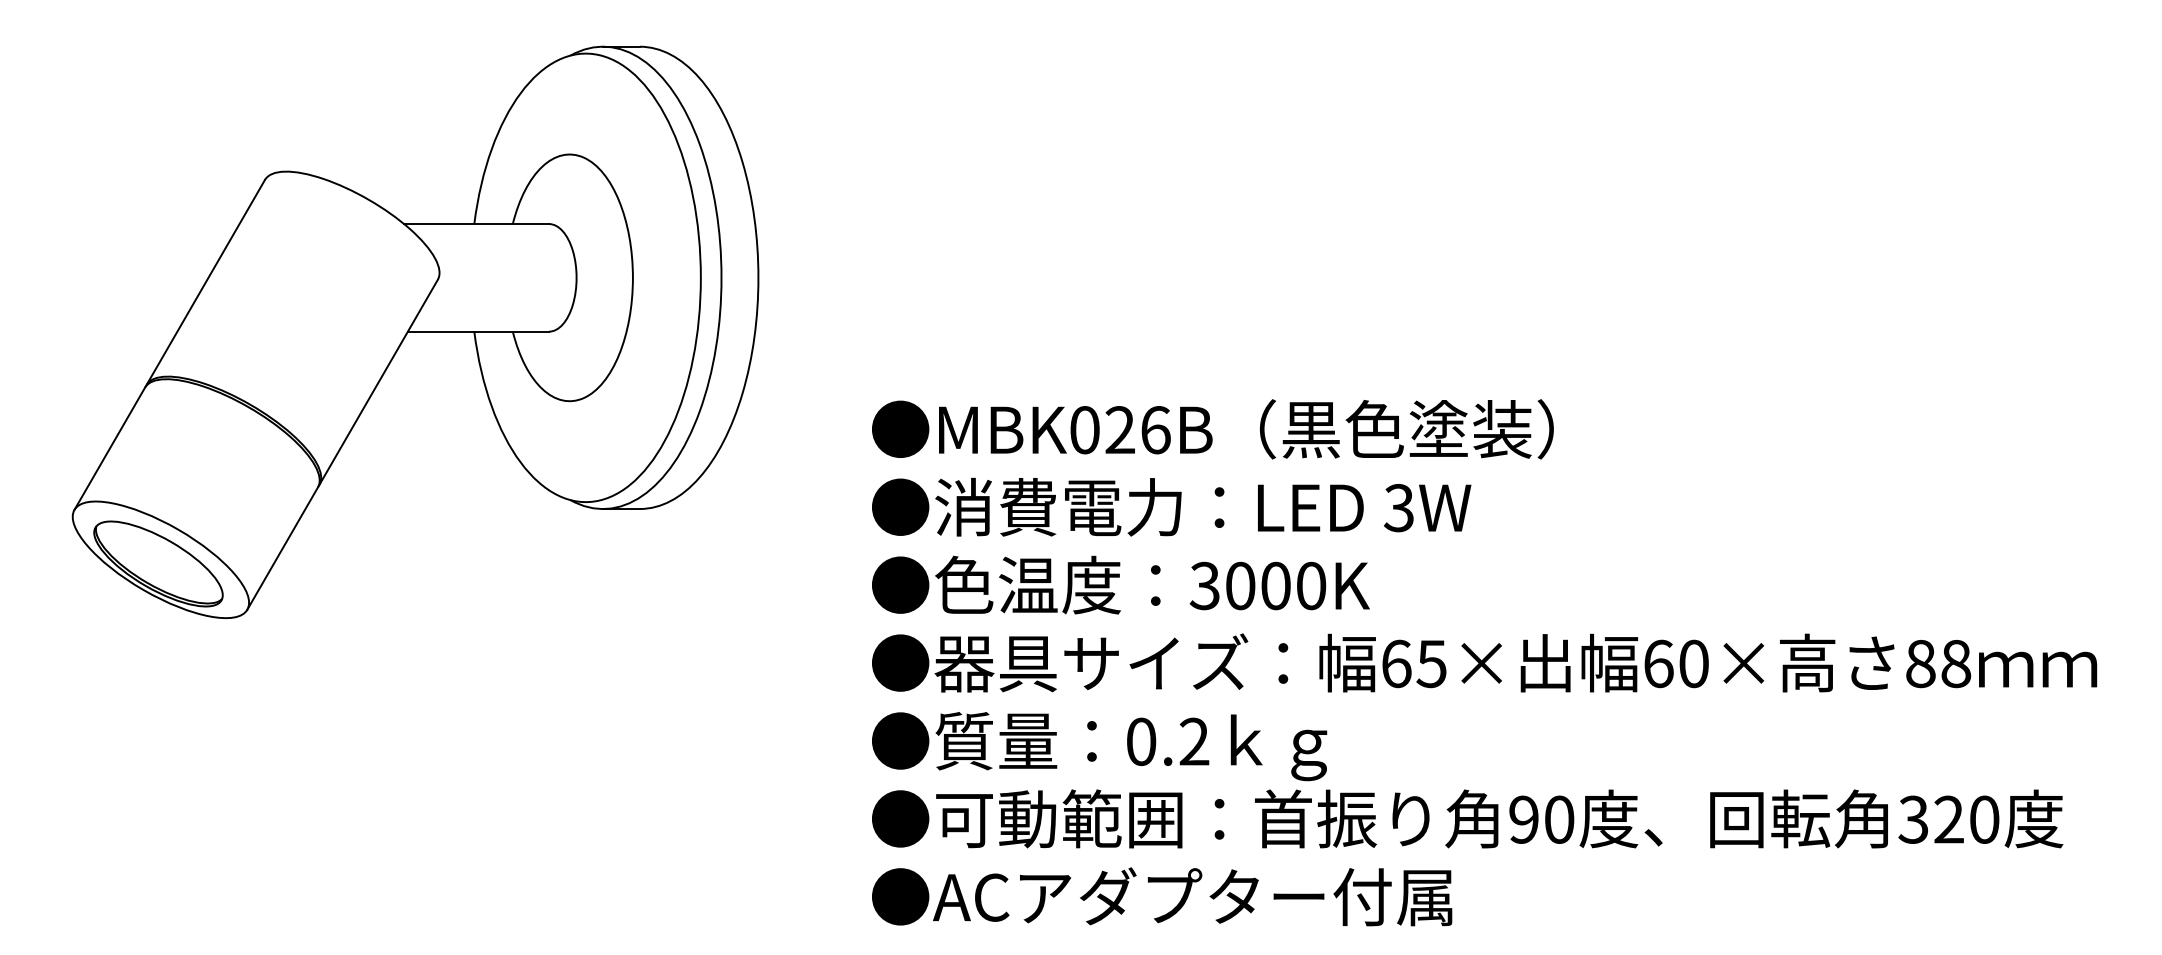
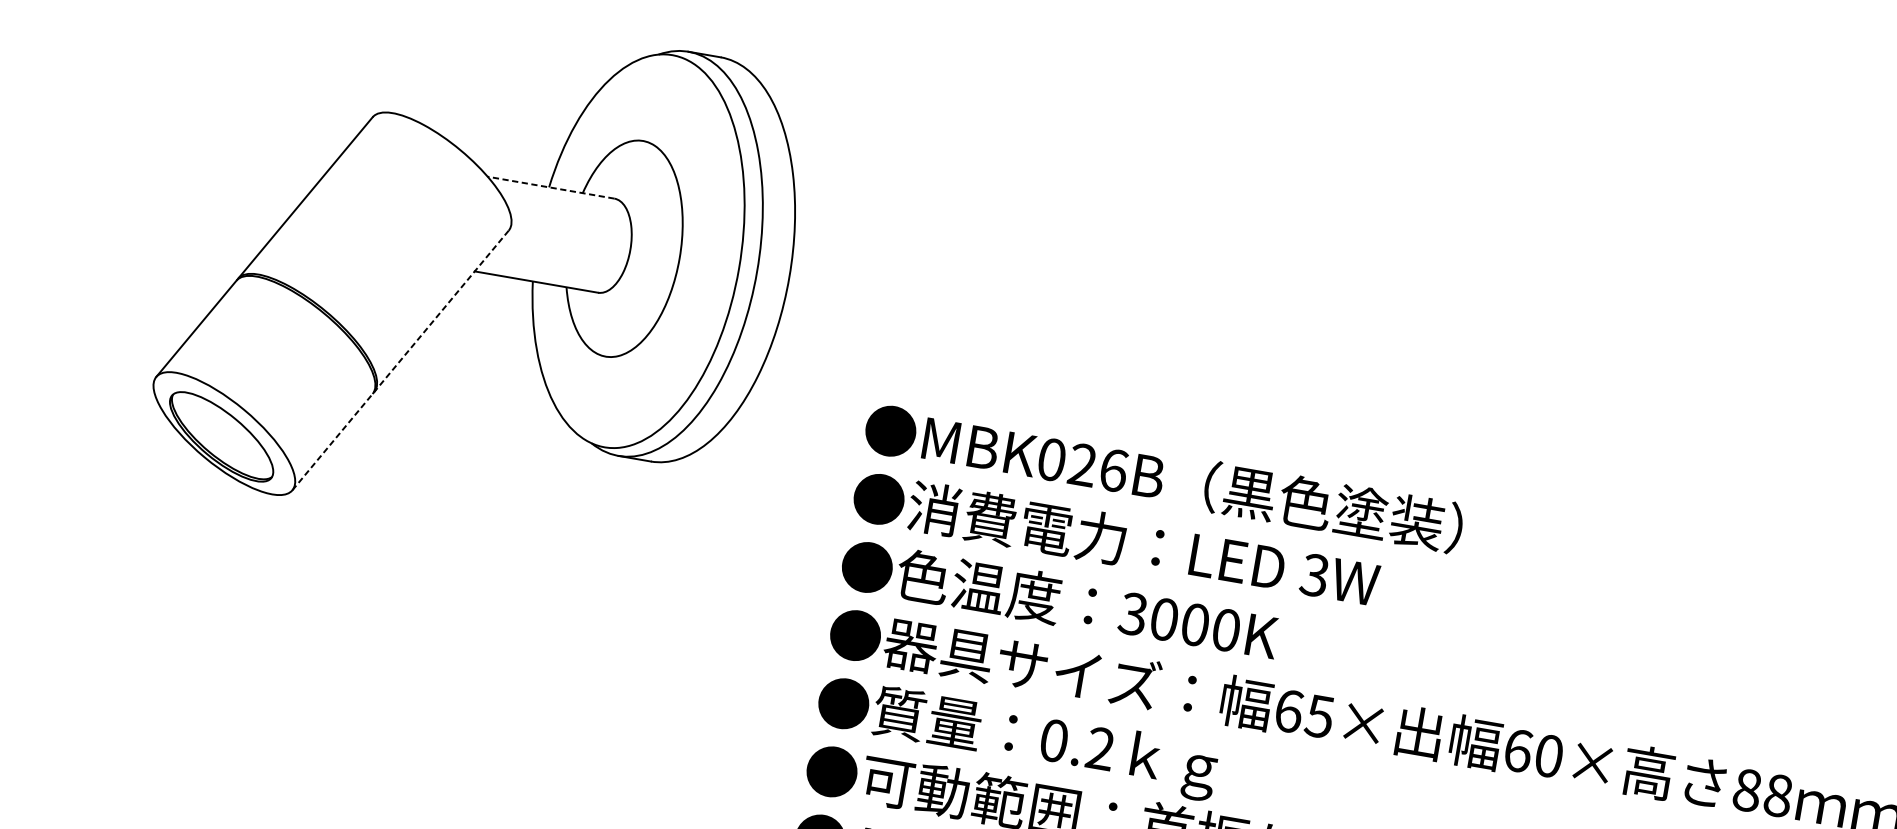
line: (476, 224) -> (550, 188), solid -> dashed
line: (342, 445) -> (400, 361), solid -> dashed

